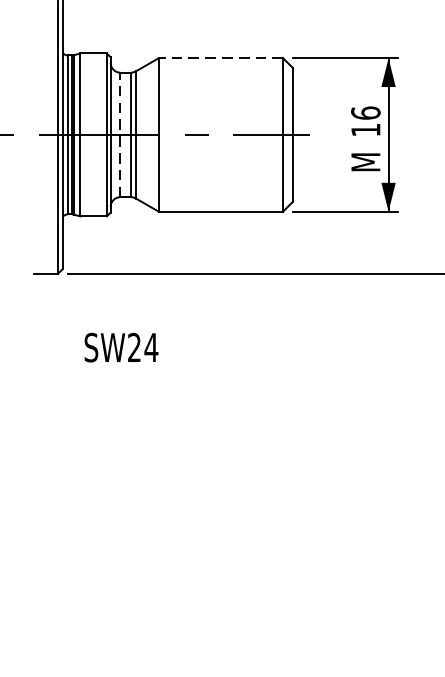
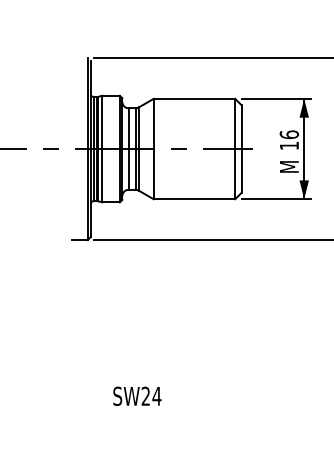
line: (220, 57) -> (194, 98), dashed -> solid
line: (120, 135) -> (128, 149), dashed -> solid
text: (121, 346) -> (137, 395), moved

